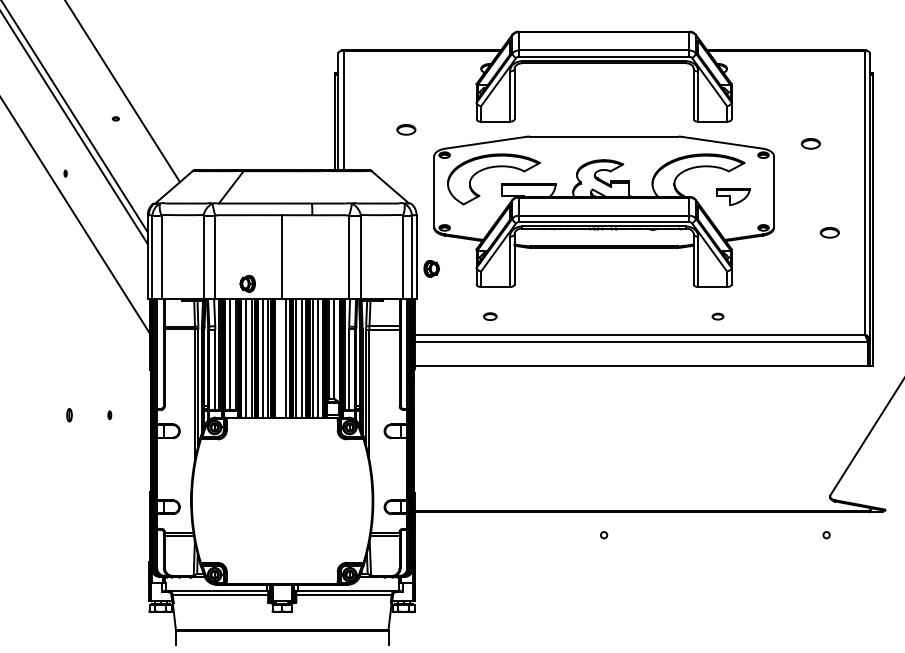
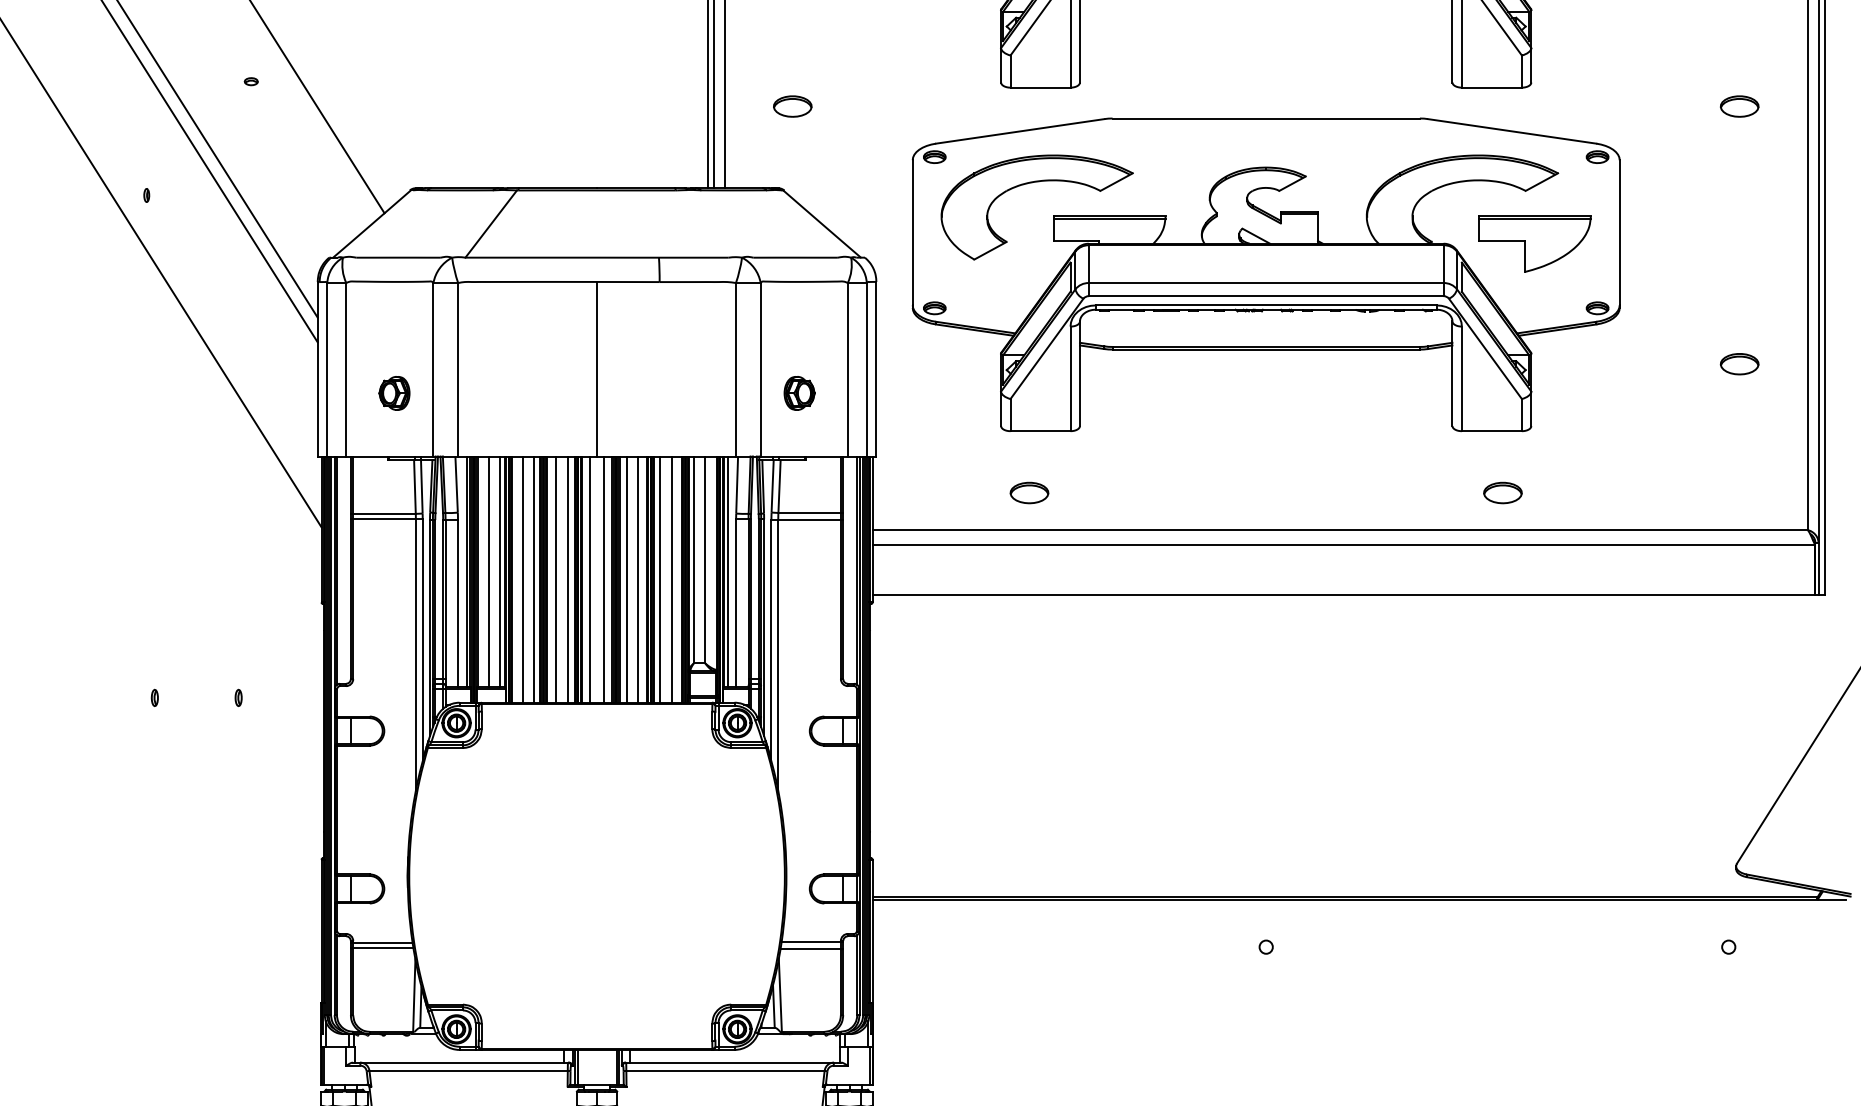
part: (406, 129) -> (793, 105), moved
part: (810, 143) -> (1738, 105), moved
part: (733, 197) -> (1535, 245), size x1.67
part: (829, 232) -> (1738, 363), moved
part: (431, 268) -> (799, 392), moved
part: (247, 283) -> (393, 392), moved
part: (490, 316) -> (1030, 492), size x1.43
part: (717, 316) -> (1501, 492), size x1.67
line: (278, 358) -> (589, 579), added
part: (69, 415) -> (154, 698), size x0.62

